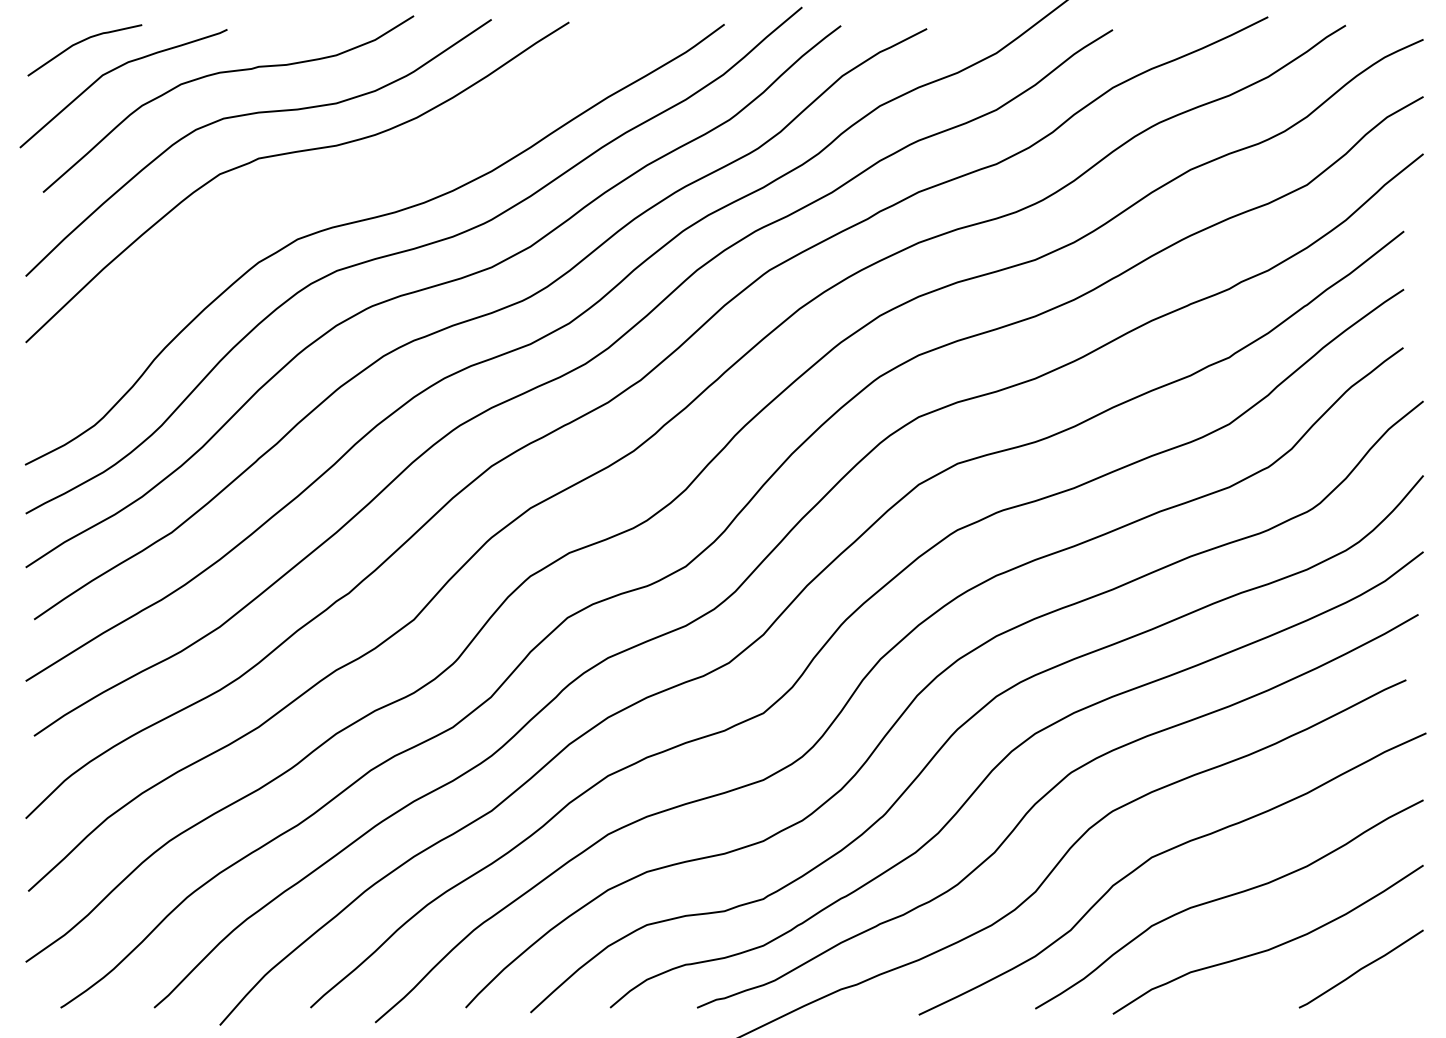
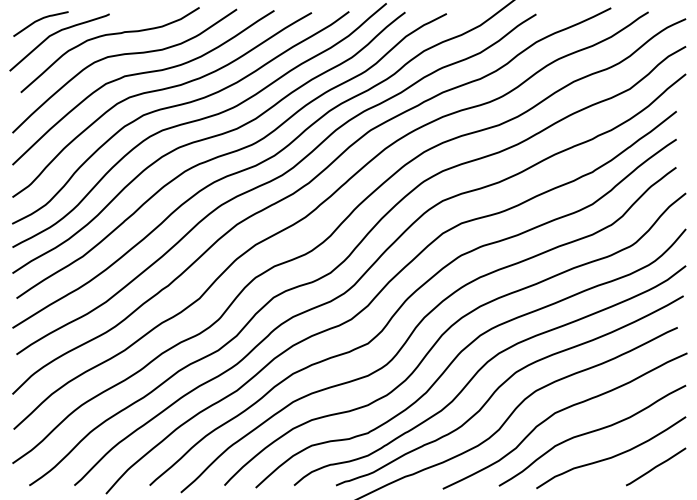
curve: (328, 190) -> (158, 91), added

